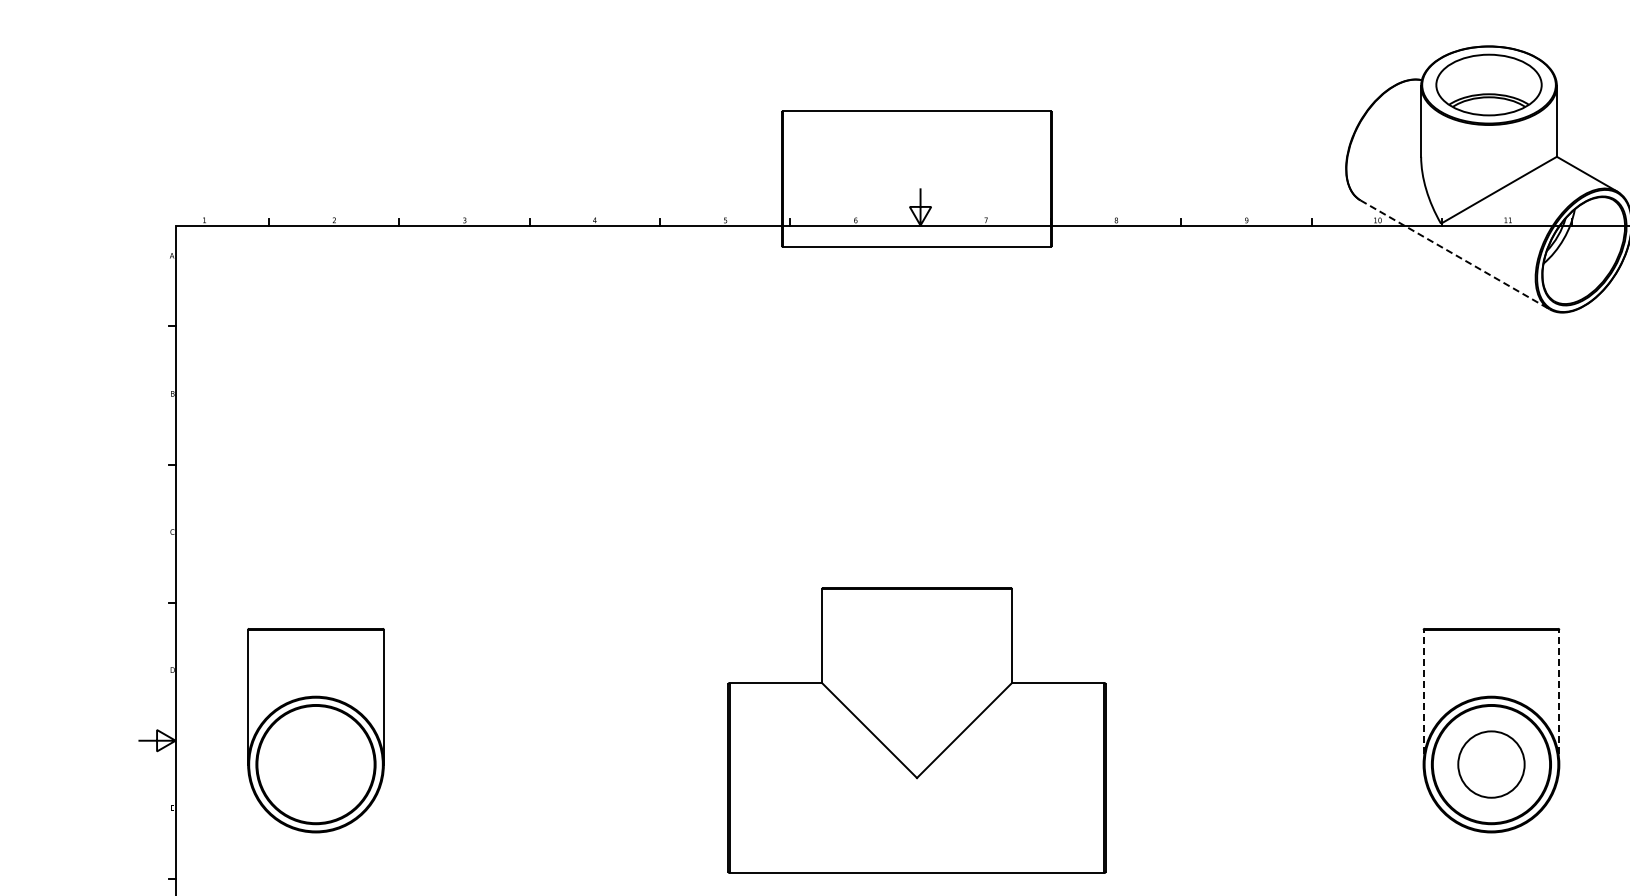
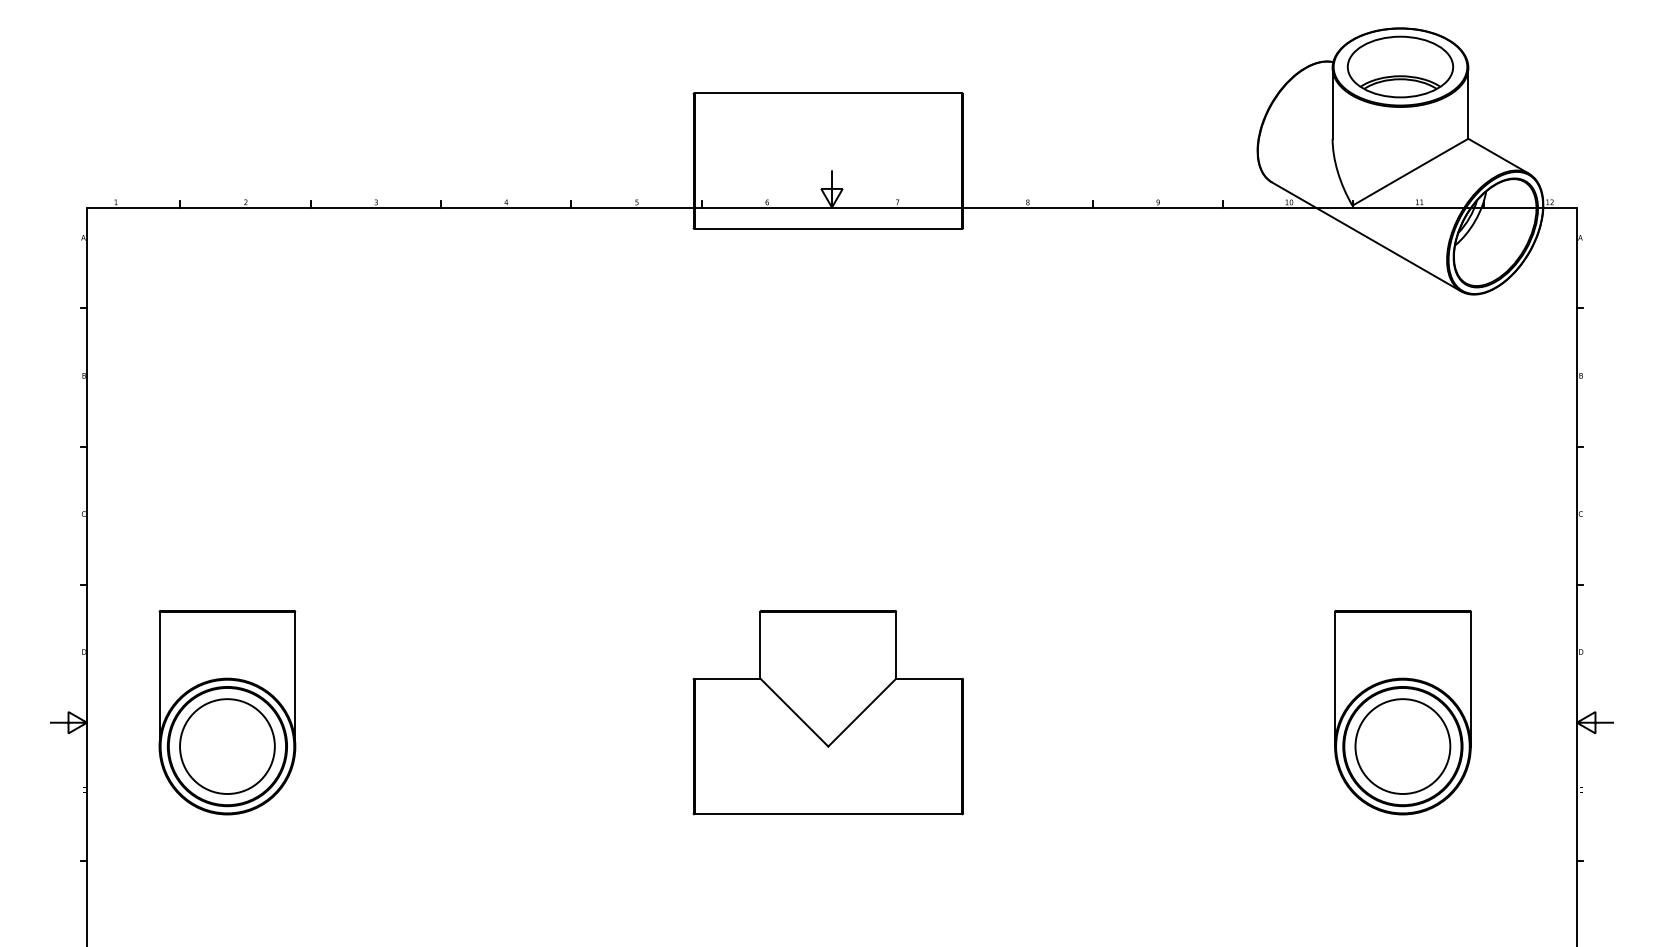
line: (1456, 255) -> (1367, 237), dashed -> solid
line: (1424, 696) -> (1335, 678), dashed -> solid
line: (1559, 696) -> (1470, 678), dashed -> solid
part: (916, 730) -> (827, 712), size x0.71
circle: (316, 764) -> (227, 746), added
circle: (1491, 764) -> (1402, 746), size x1.43

